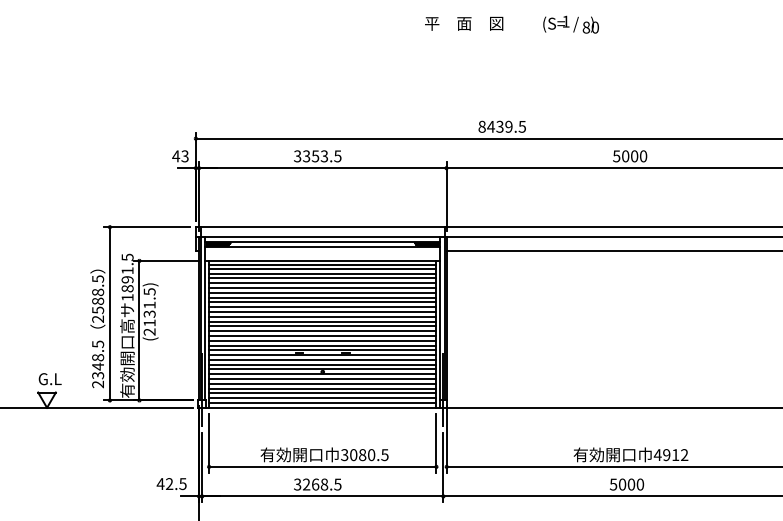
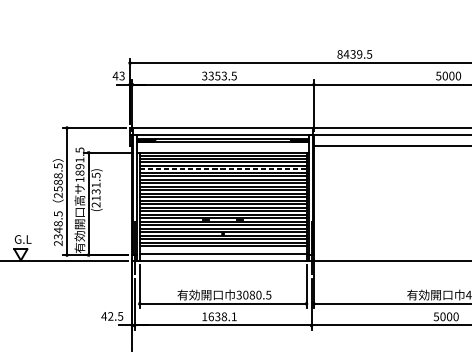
line: (322, 283) -> (222, 169), solid -> dashed
line: (322, 393) -> (222, 250), removed
line: (322, 403) -> (222, 257), removed
text: (317, 484) -> (219, 316), 3268.5 -> 1638.1

